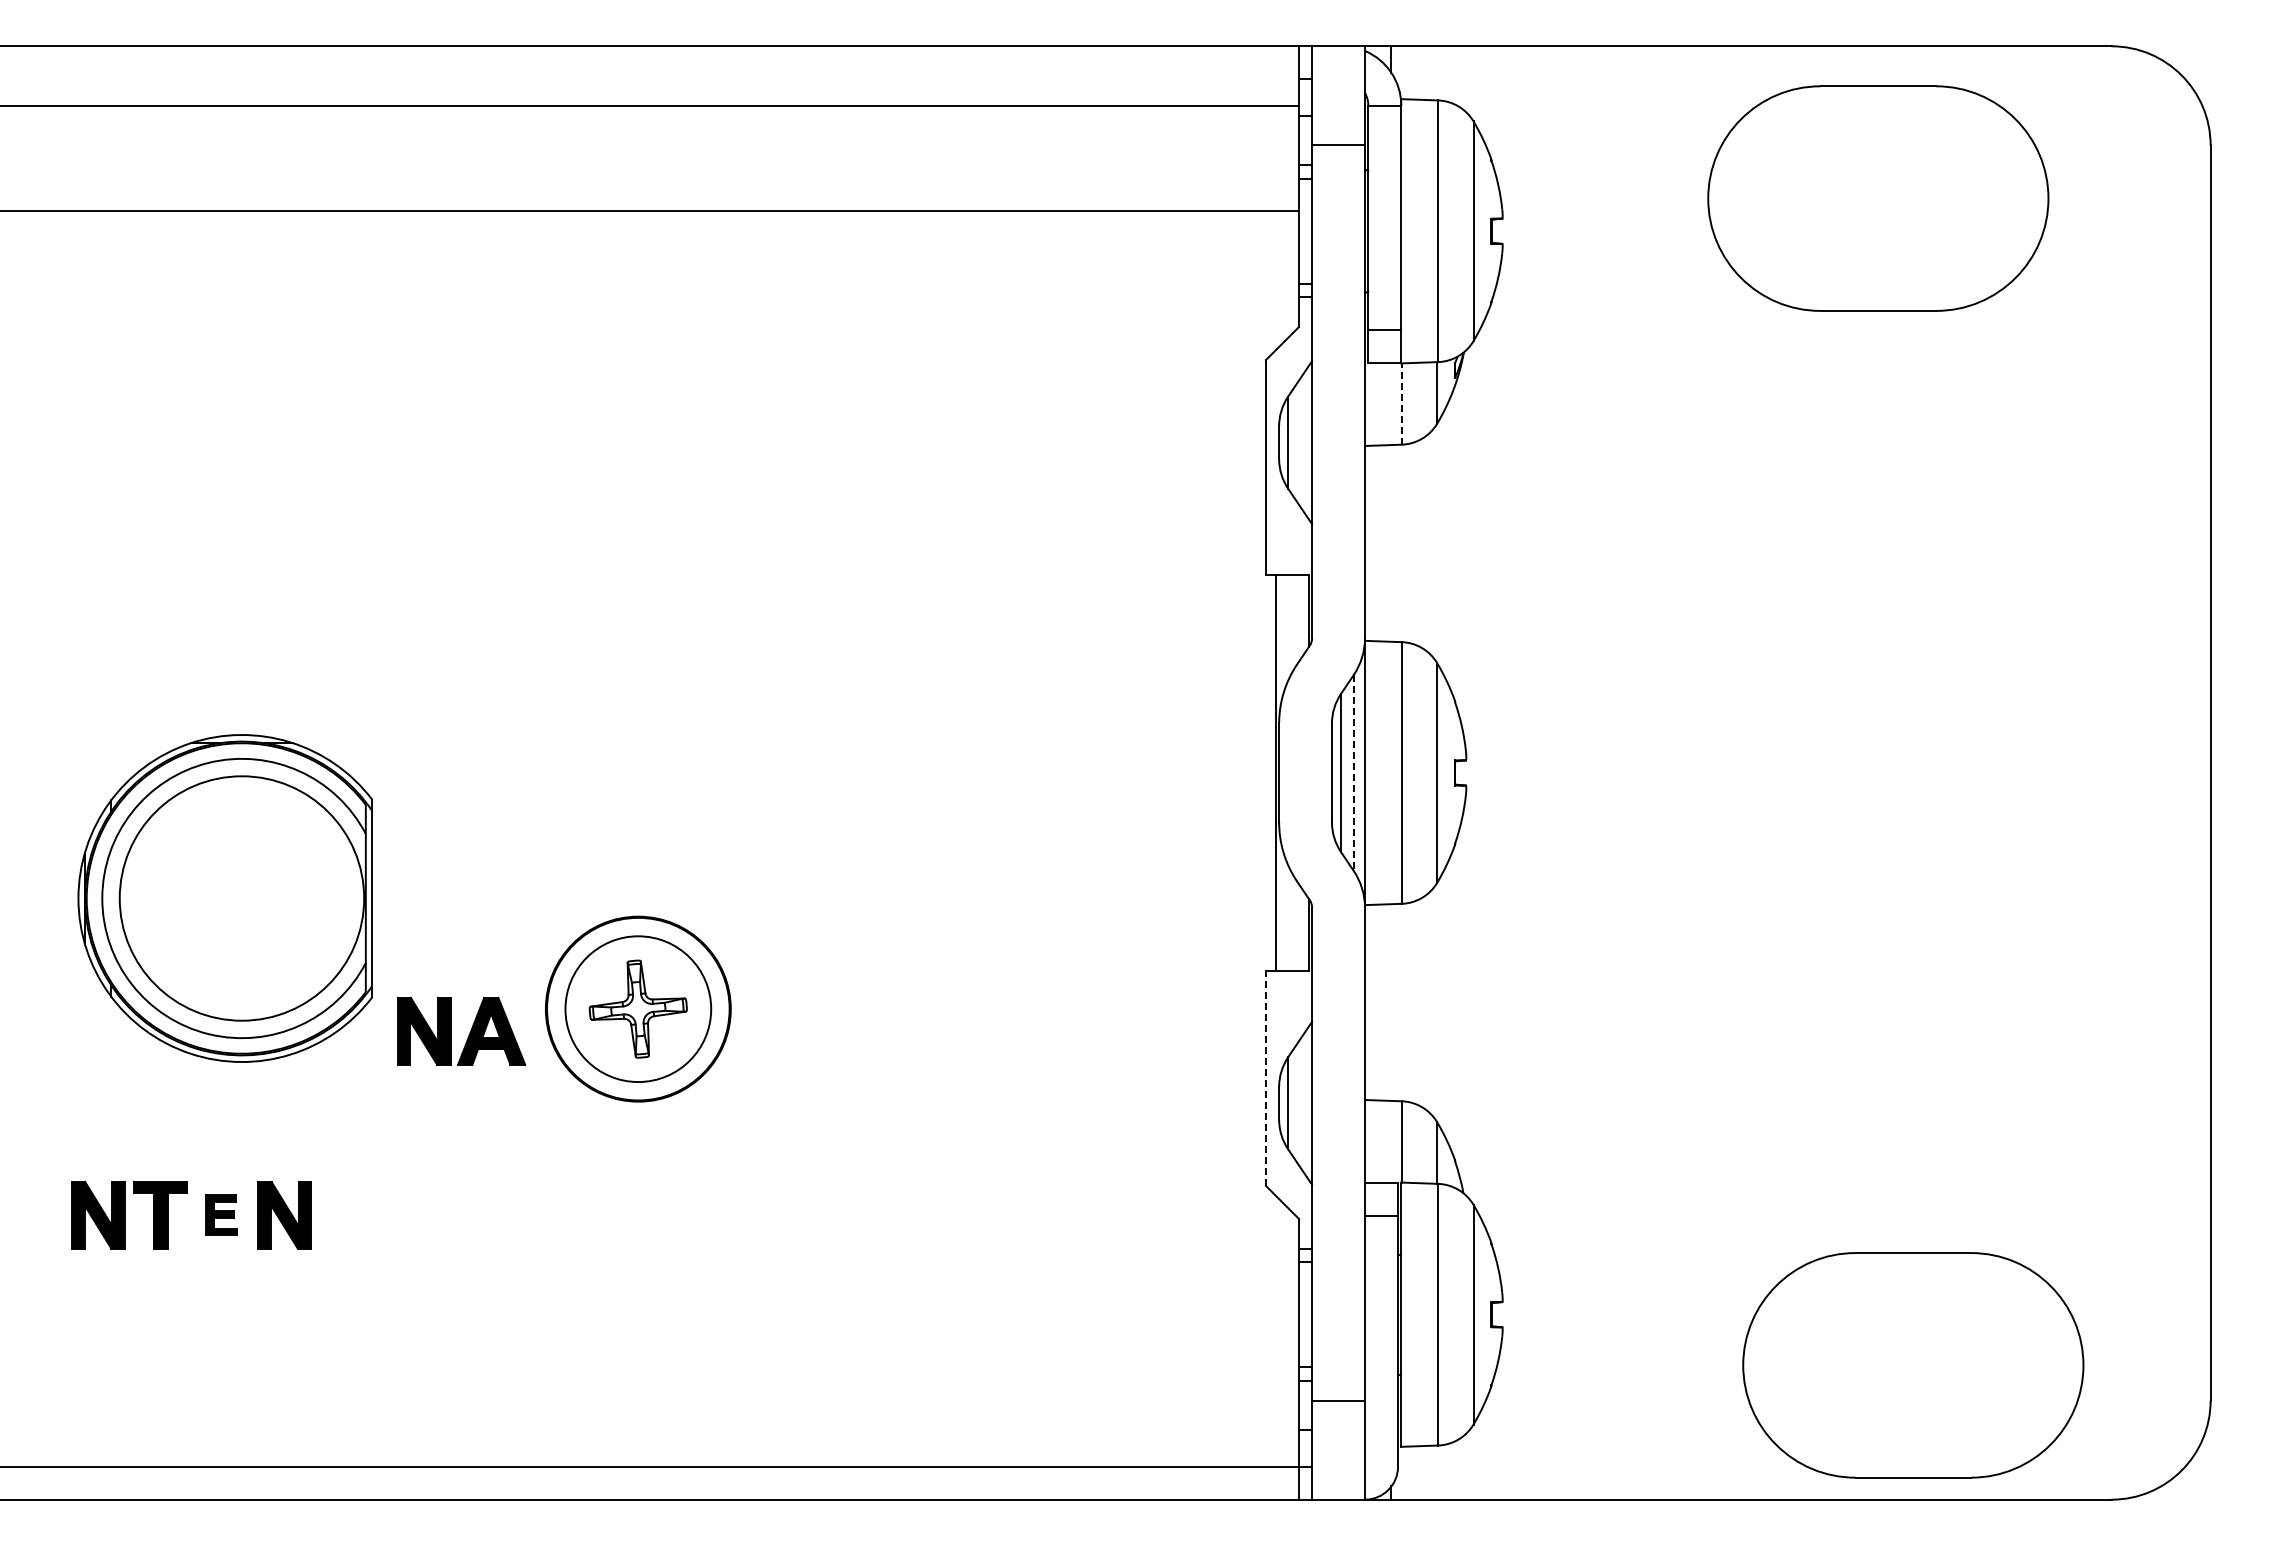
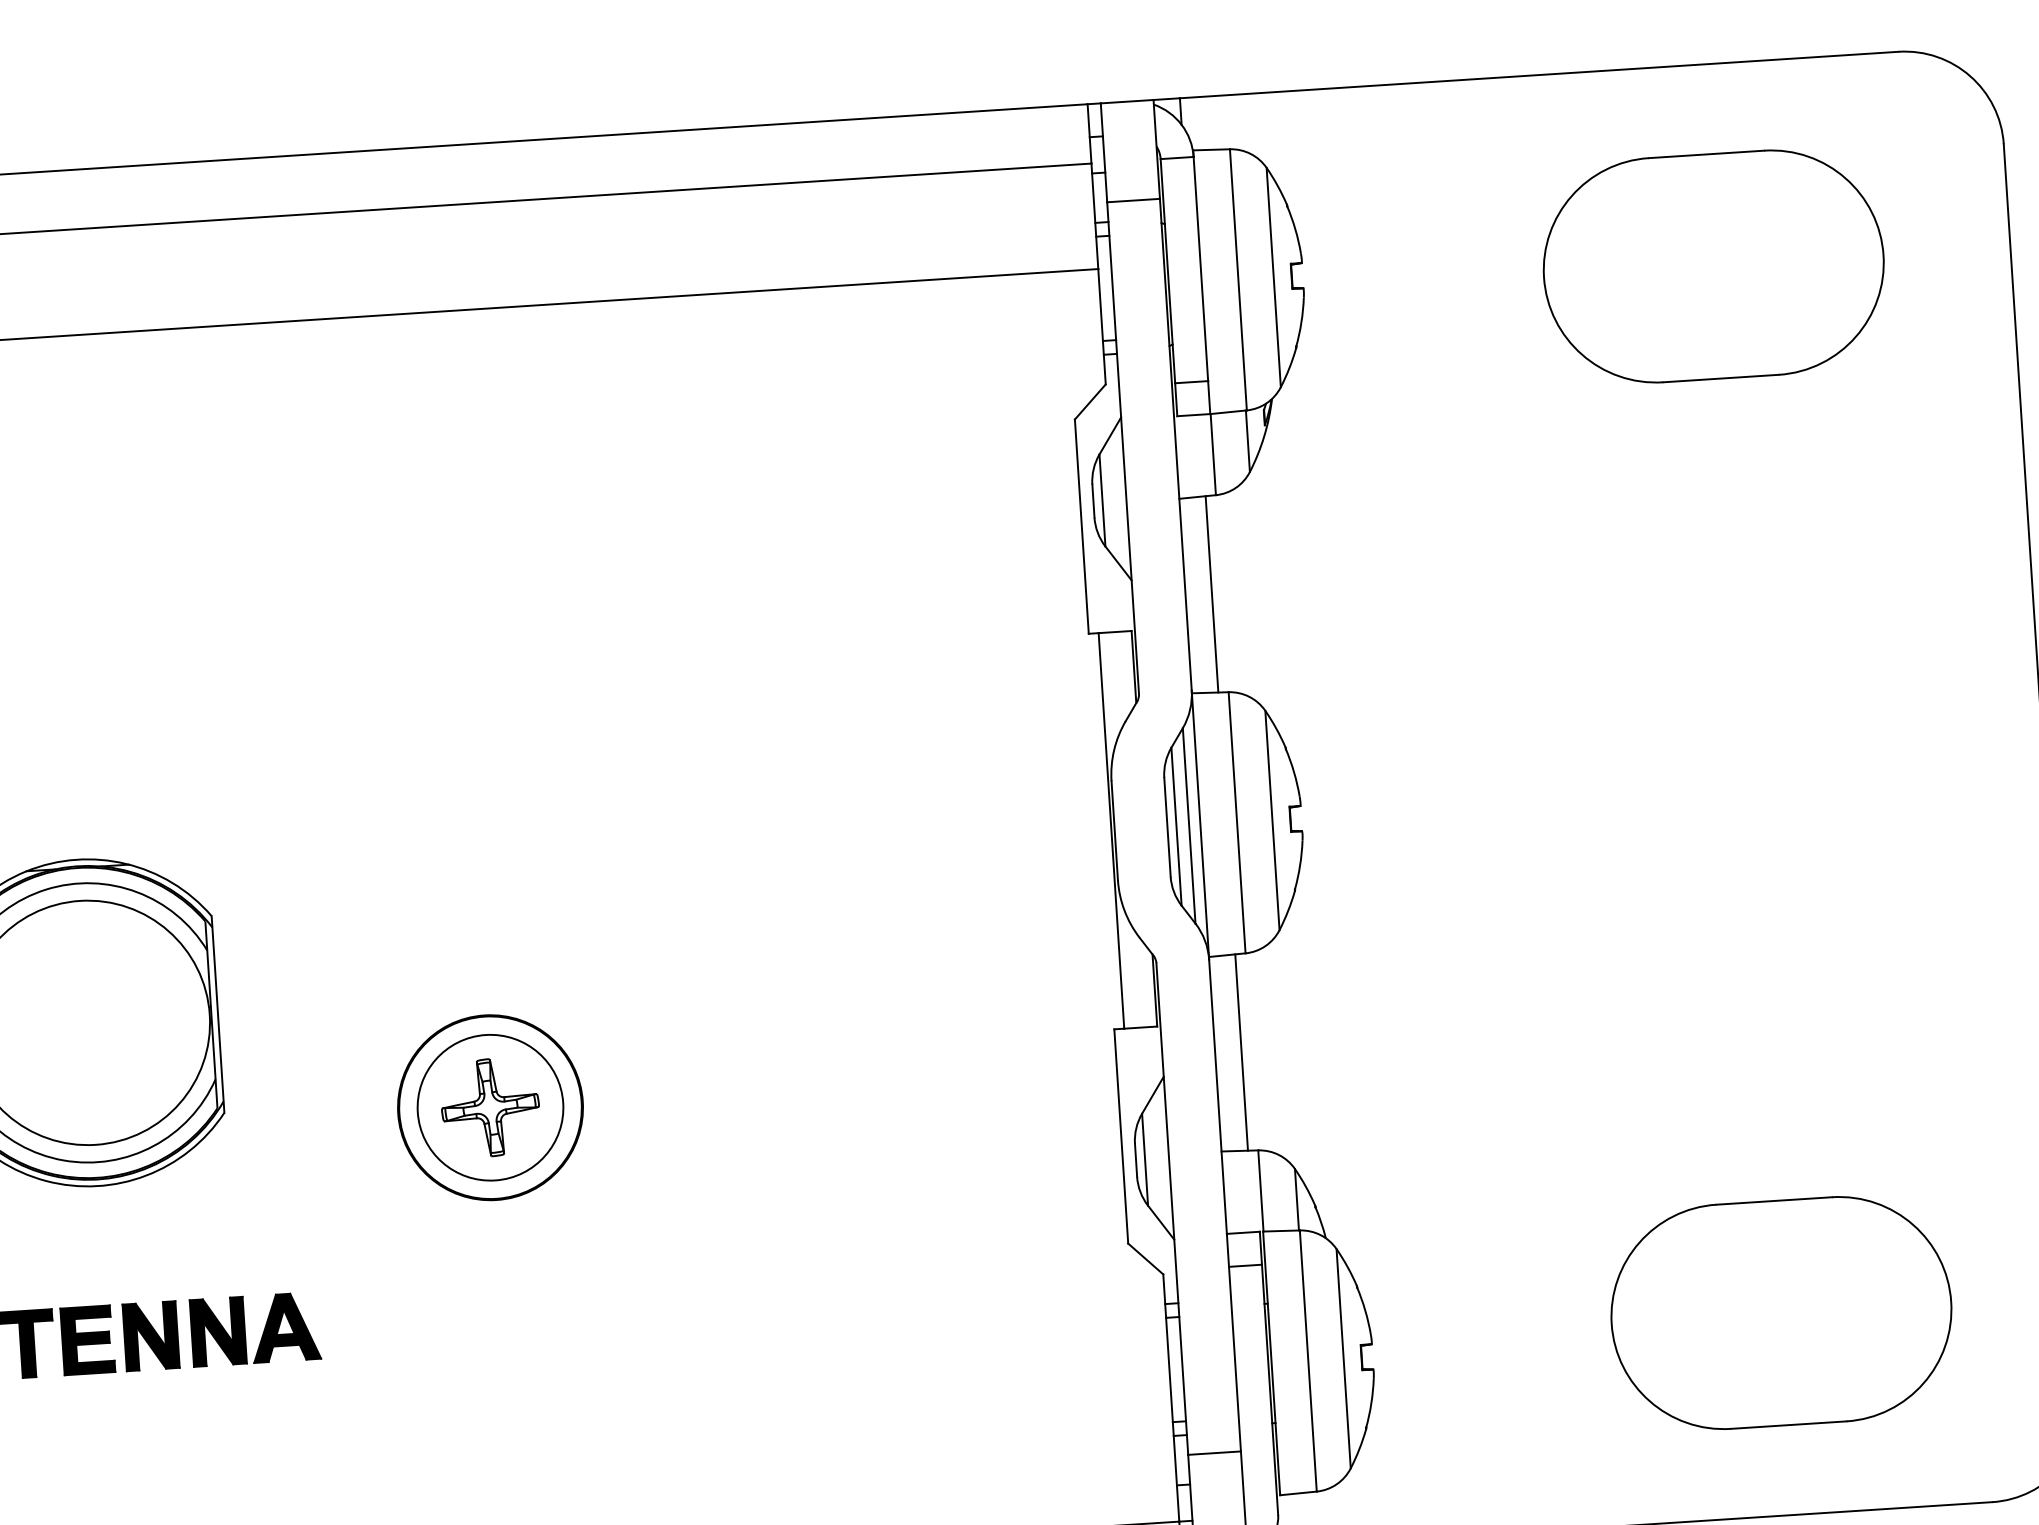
part: (1878, 198) -> (1713, 266), moved
line: (1401, 404) -> (1213, 455), dashed -> solid
line: (1391, 543) -> (1212, 594), added
line: (1353, 773) -> (1188, 826), dashed -> solid
line: (1391, 1002) -> (1241, 1052), added
part: (469, 1032) -> (263, 1330), moved
line: (1265, 1078) -> (1120, 1136), dashed -> solid
part: (221, 1215) -> (87, 1340), size x1.67
part: (1913, 1365) -> (1781, 1313), moved

